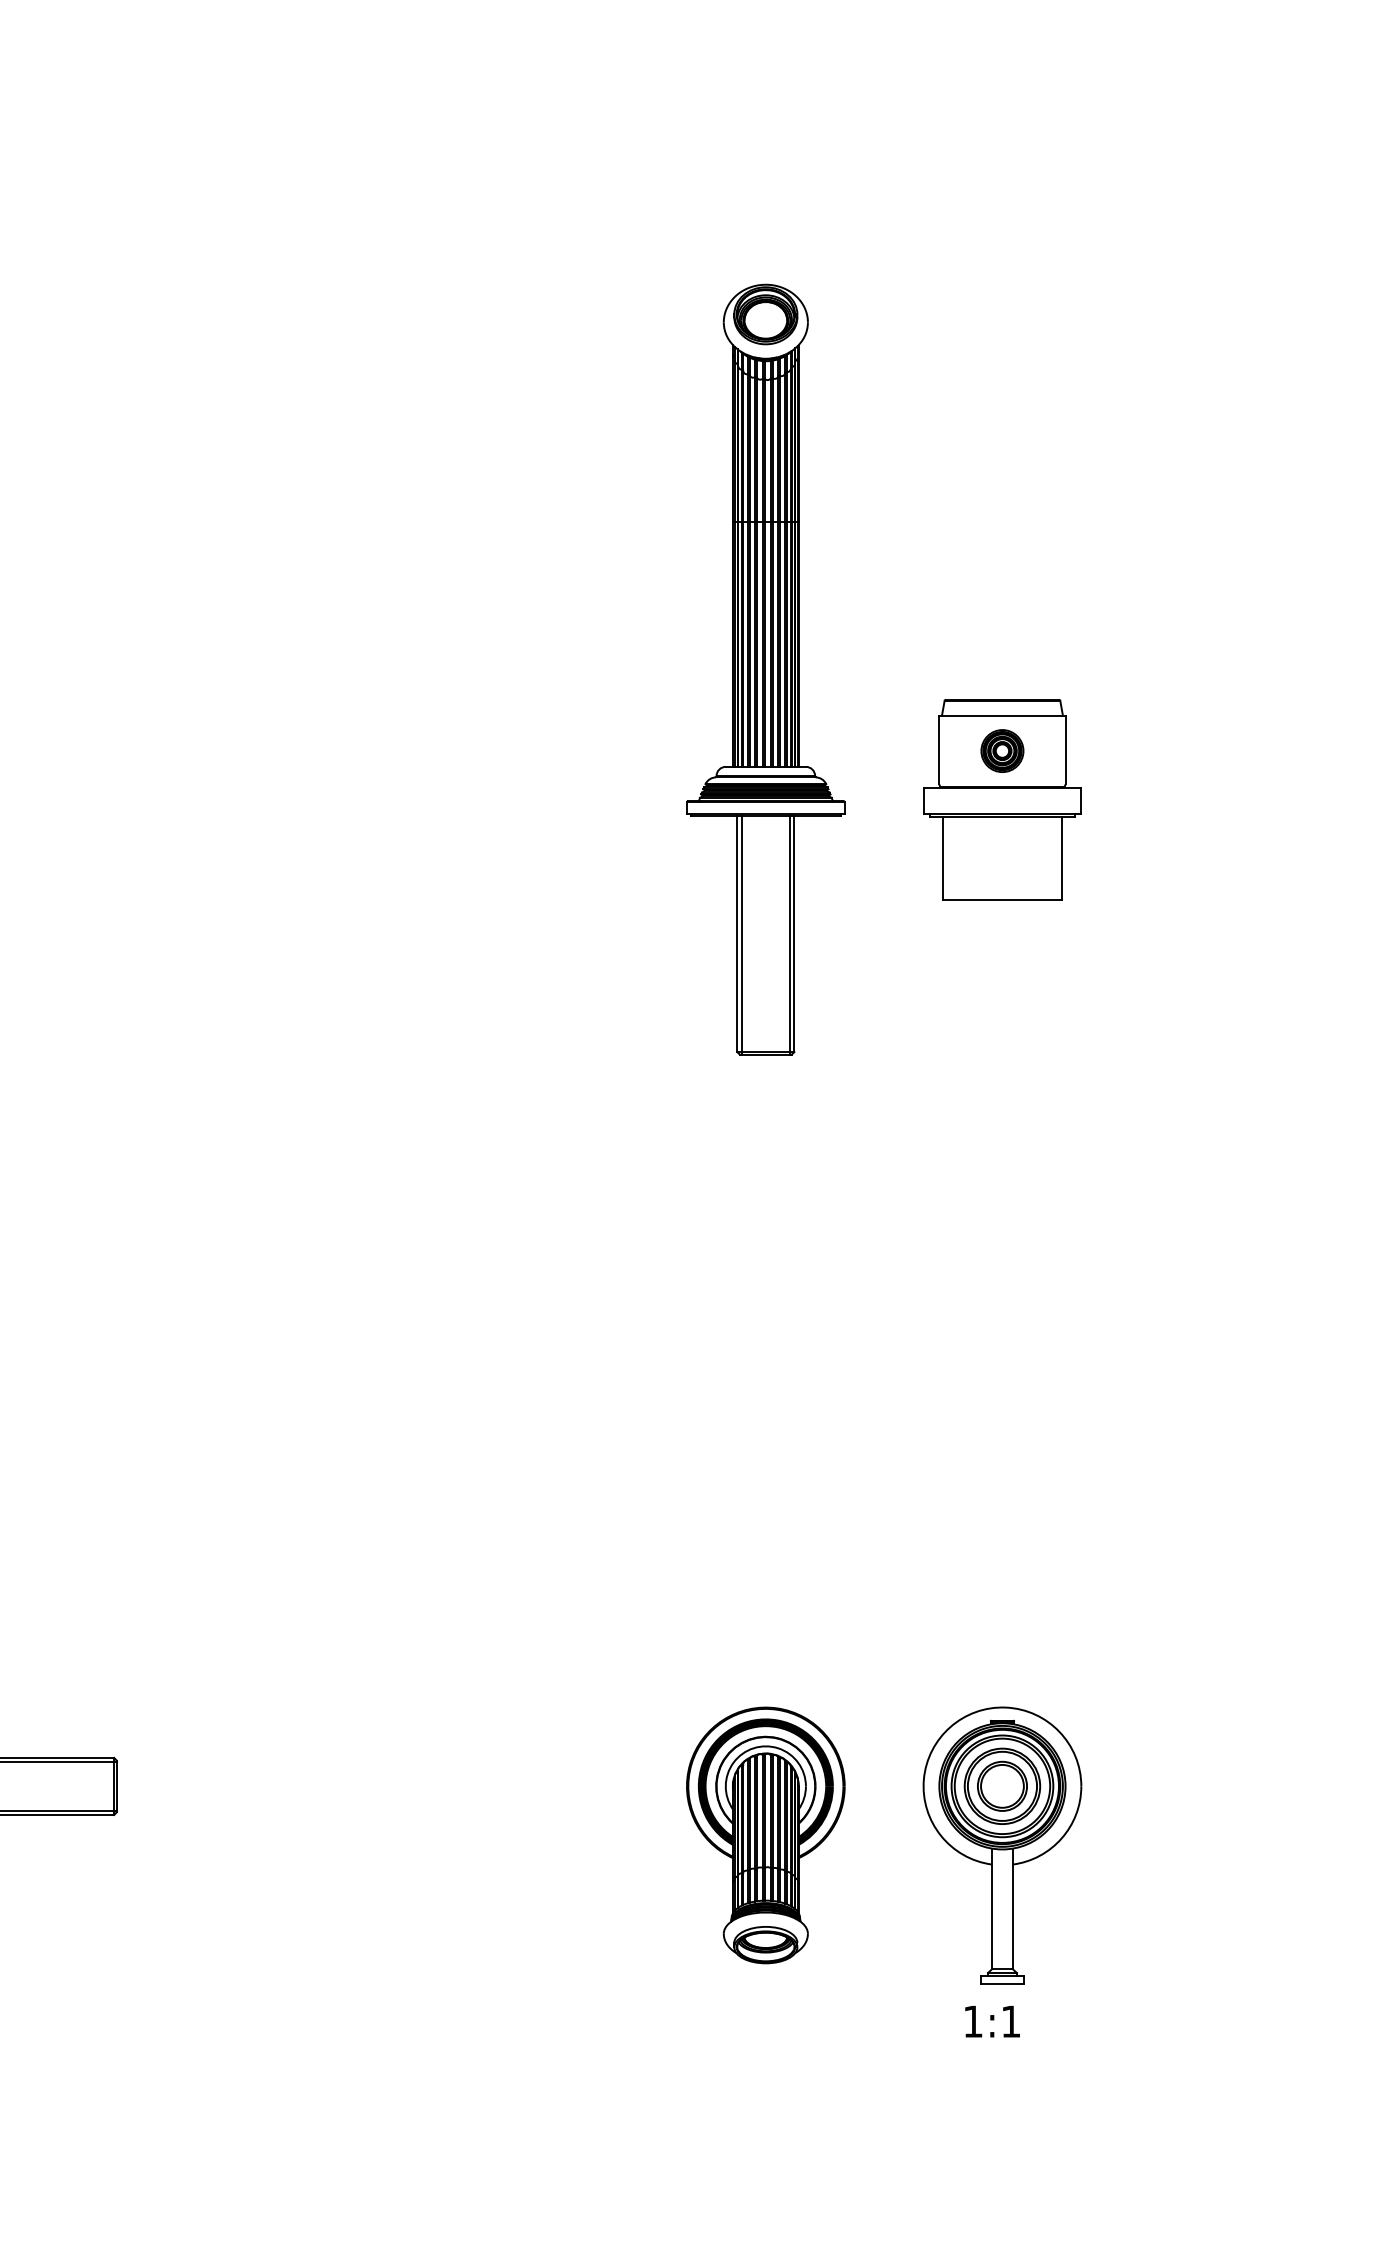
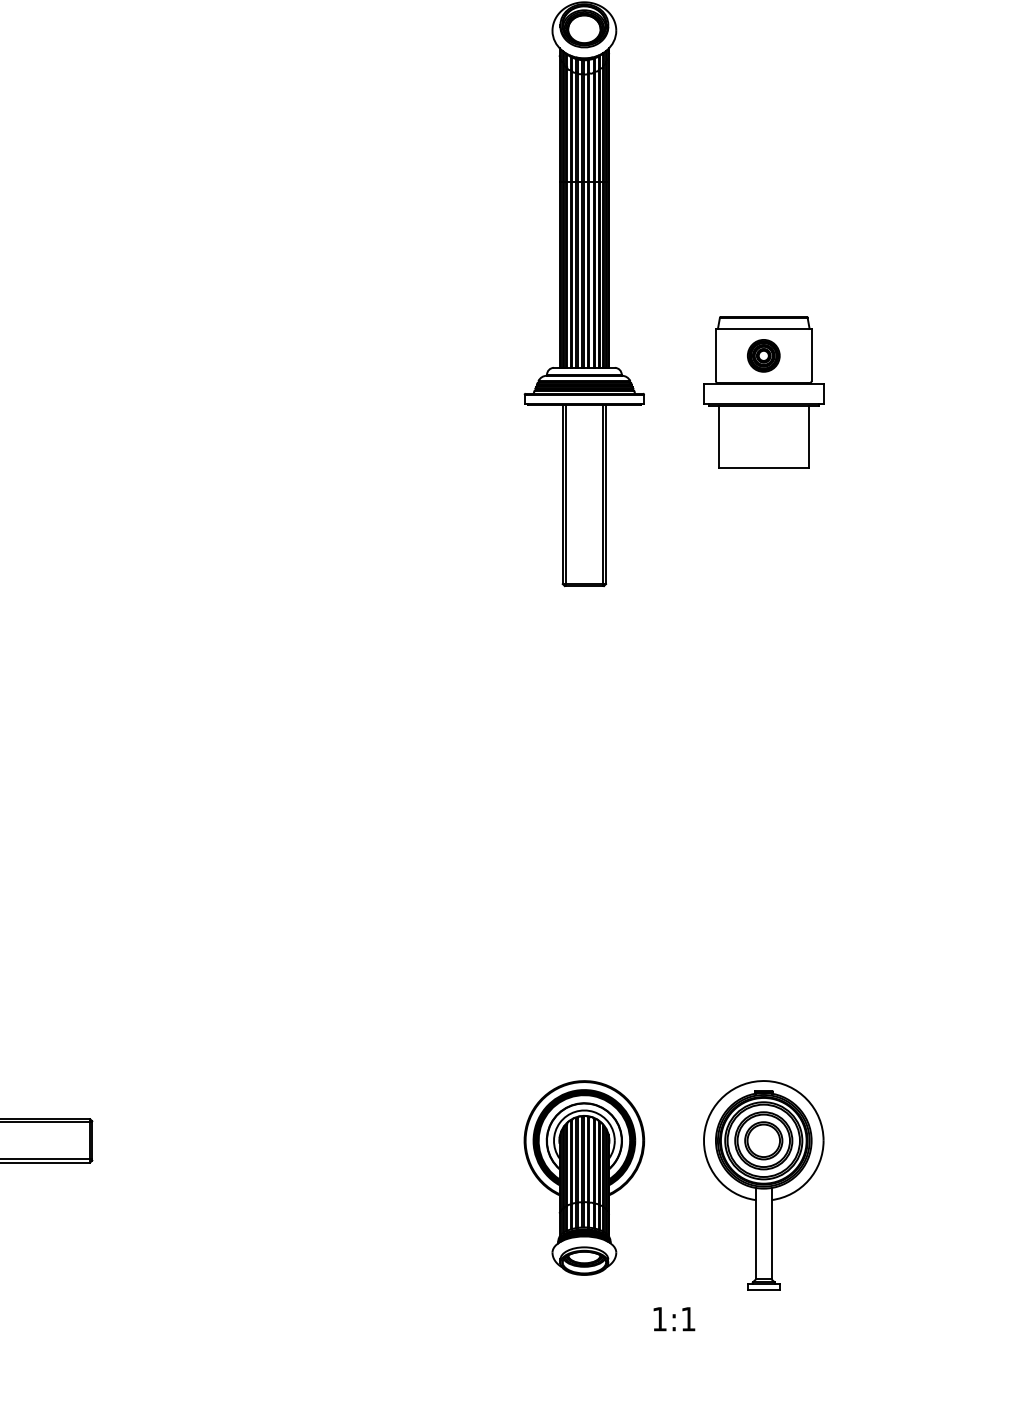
text: (992, 2021) -> (674, 1319), moved

